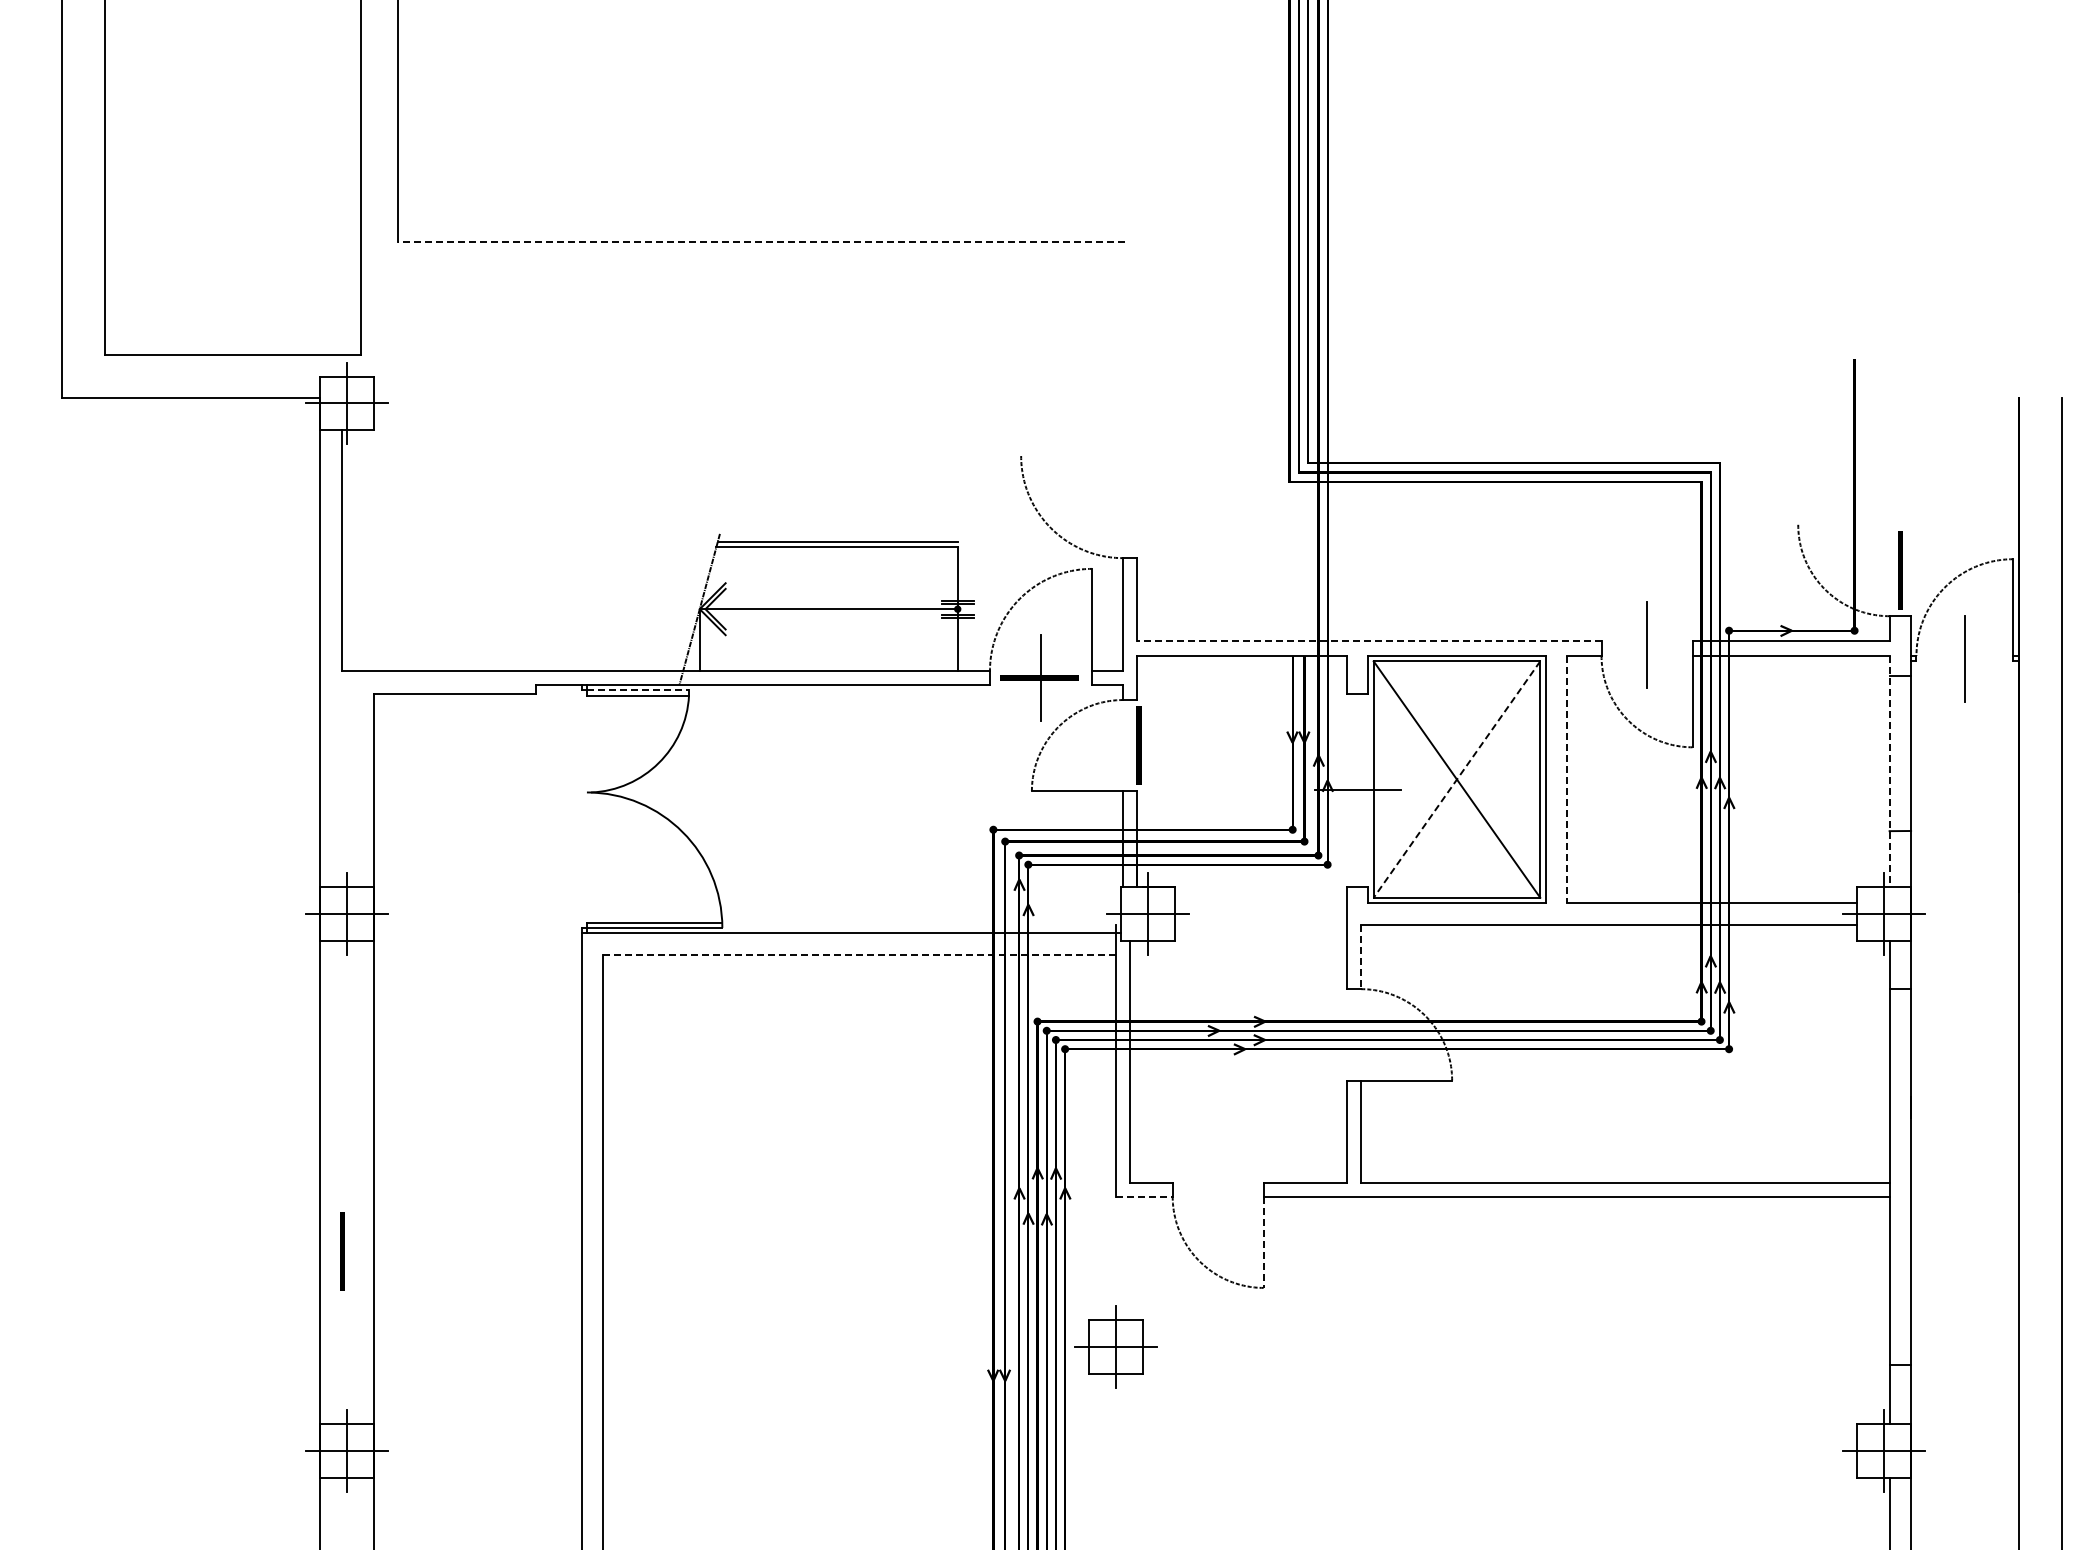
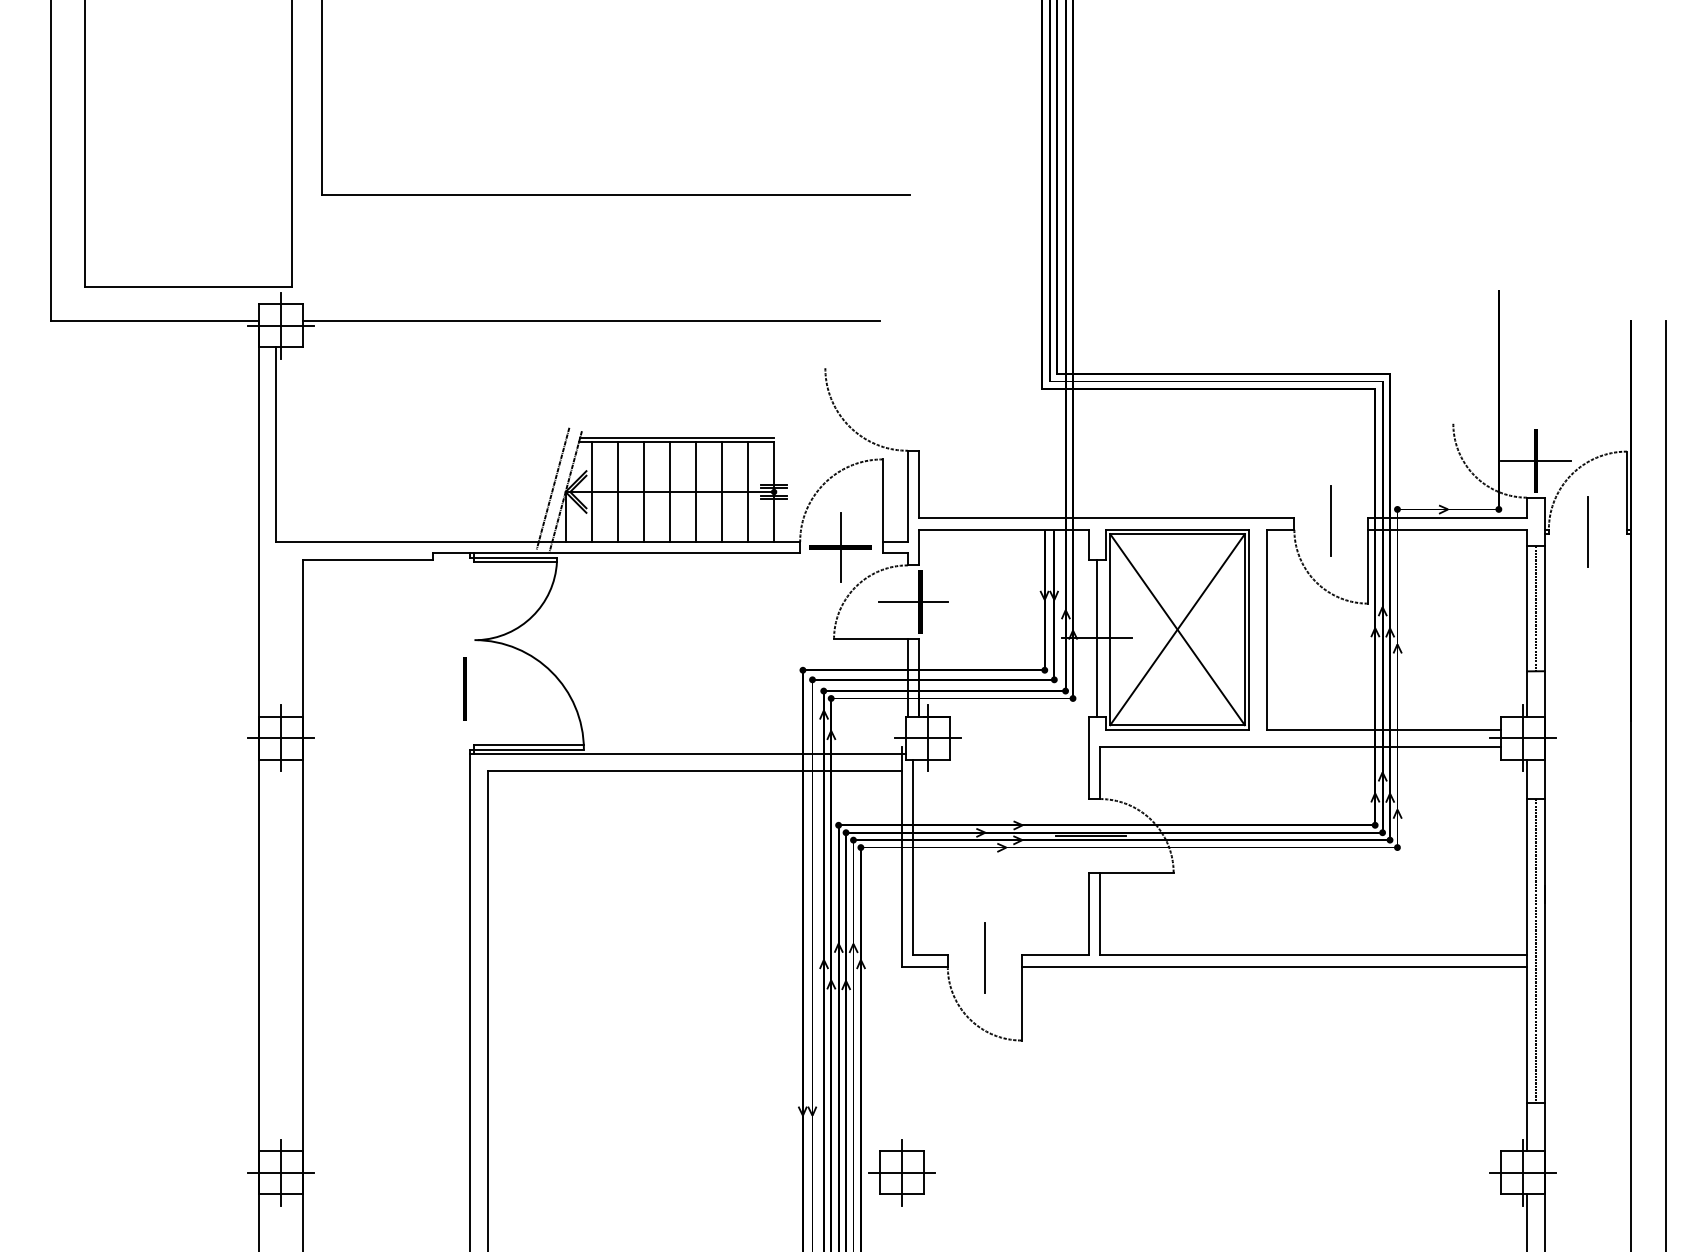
line: (761, 242) -> (615, 195), dashed -> solid
line: (731, 398) -> (591, 321), added
line: (1900, 570) -> (1535, 460), added
line: (684, 604) -> (553, 488), added
line: (732, 609) -> (592, 492), added
line: (764, 609) -> (617, 492), added
line: (796, 609) -> (643, 492), added
line: (828, 609) -> (669, 492), added
line: (861, 609) -> (696, 492), added
line: (893, 609) -> (722, 492), added
line: (925, 609) -> (748, 492), added
line: (1368, 640) -> (1106, 517), dashed -> solid
line: (638, 690) -> (516, 557), dashed -> solid
line: (1130, 745) -> (913, 602), added
line: (1900, 753) -> (1535, 608), added
line: (1889, 771) -> (1527, 623), dashed -> solid
line: (1456, 779) -> (1177, 629), dashed -> solid
line: (1567, 779) -> (1266, 629), dashed -> solid
line: (1357, 790) -> (1097, 638), added
line: (858, 954) -> (693, 771), dashed -> solid
line: (1360, 957) -> (1099, 773), dashed -> solid
line: (1350, 1034) -> (1091, 835), added
line: (1900, 1176) -> (1535, 950), added
line: (1218, 1185) -> (984, 957), added
line: (1144, 1196) -> (925, 966), dashed -> solid
line: (1264, 1242) -> (1022, 1003), dashed -> solid
line: (342, 1251) -> (465, 688), moved
part: (1115, 1346) -> (901, 1171), moved

